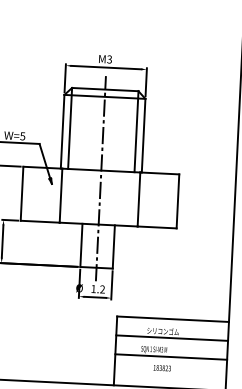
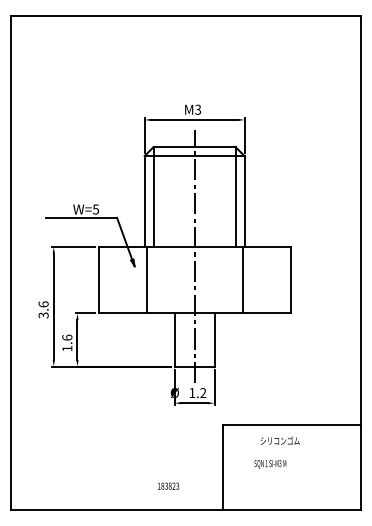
line: (171, 337) -> (291, 448), removed
line: (171, 356) -> (291, 471), removed
text: (162, 367) -> (168, 485), moved

